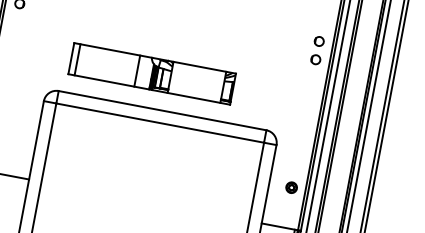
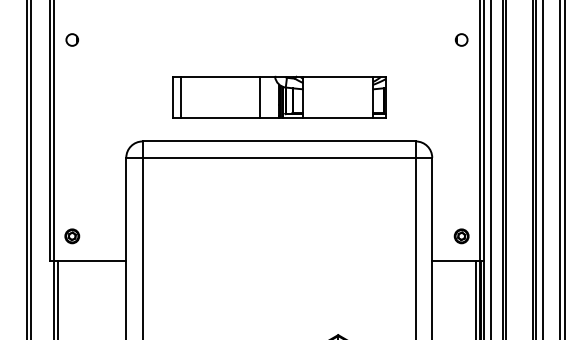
part: (319, 41) -> (461, 15), removed
part: (152, 73) -> (279, 96), moved
part: (291, 187) -> (461, 236), moved

